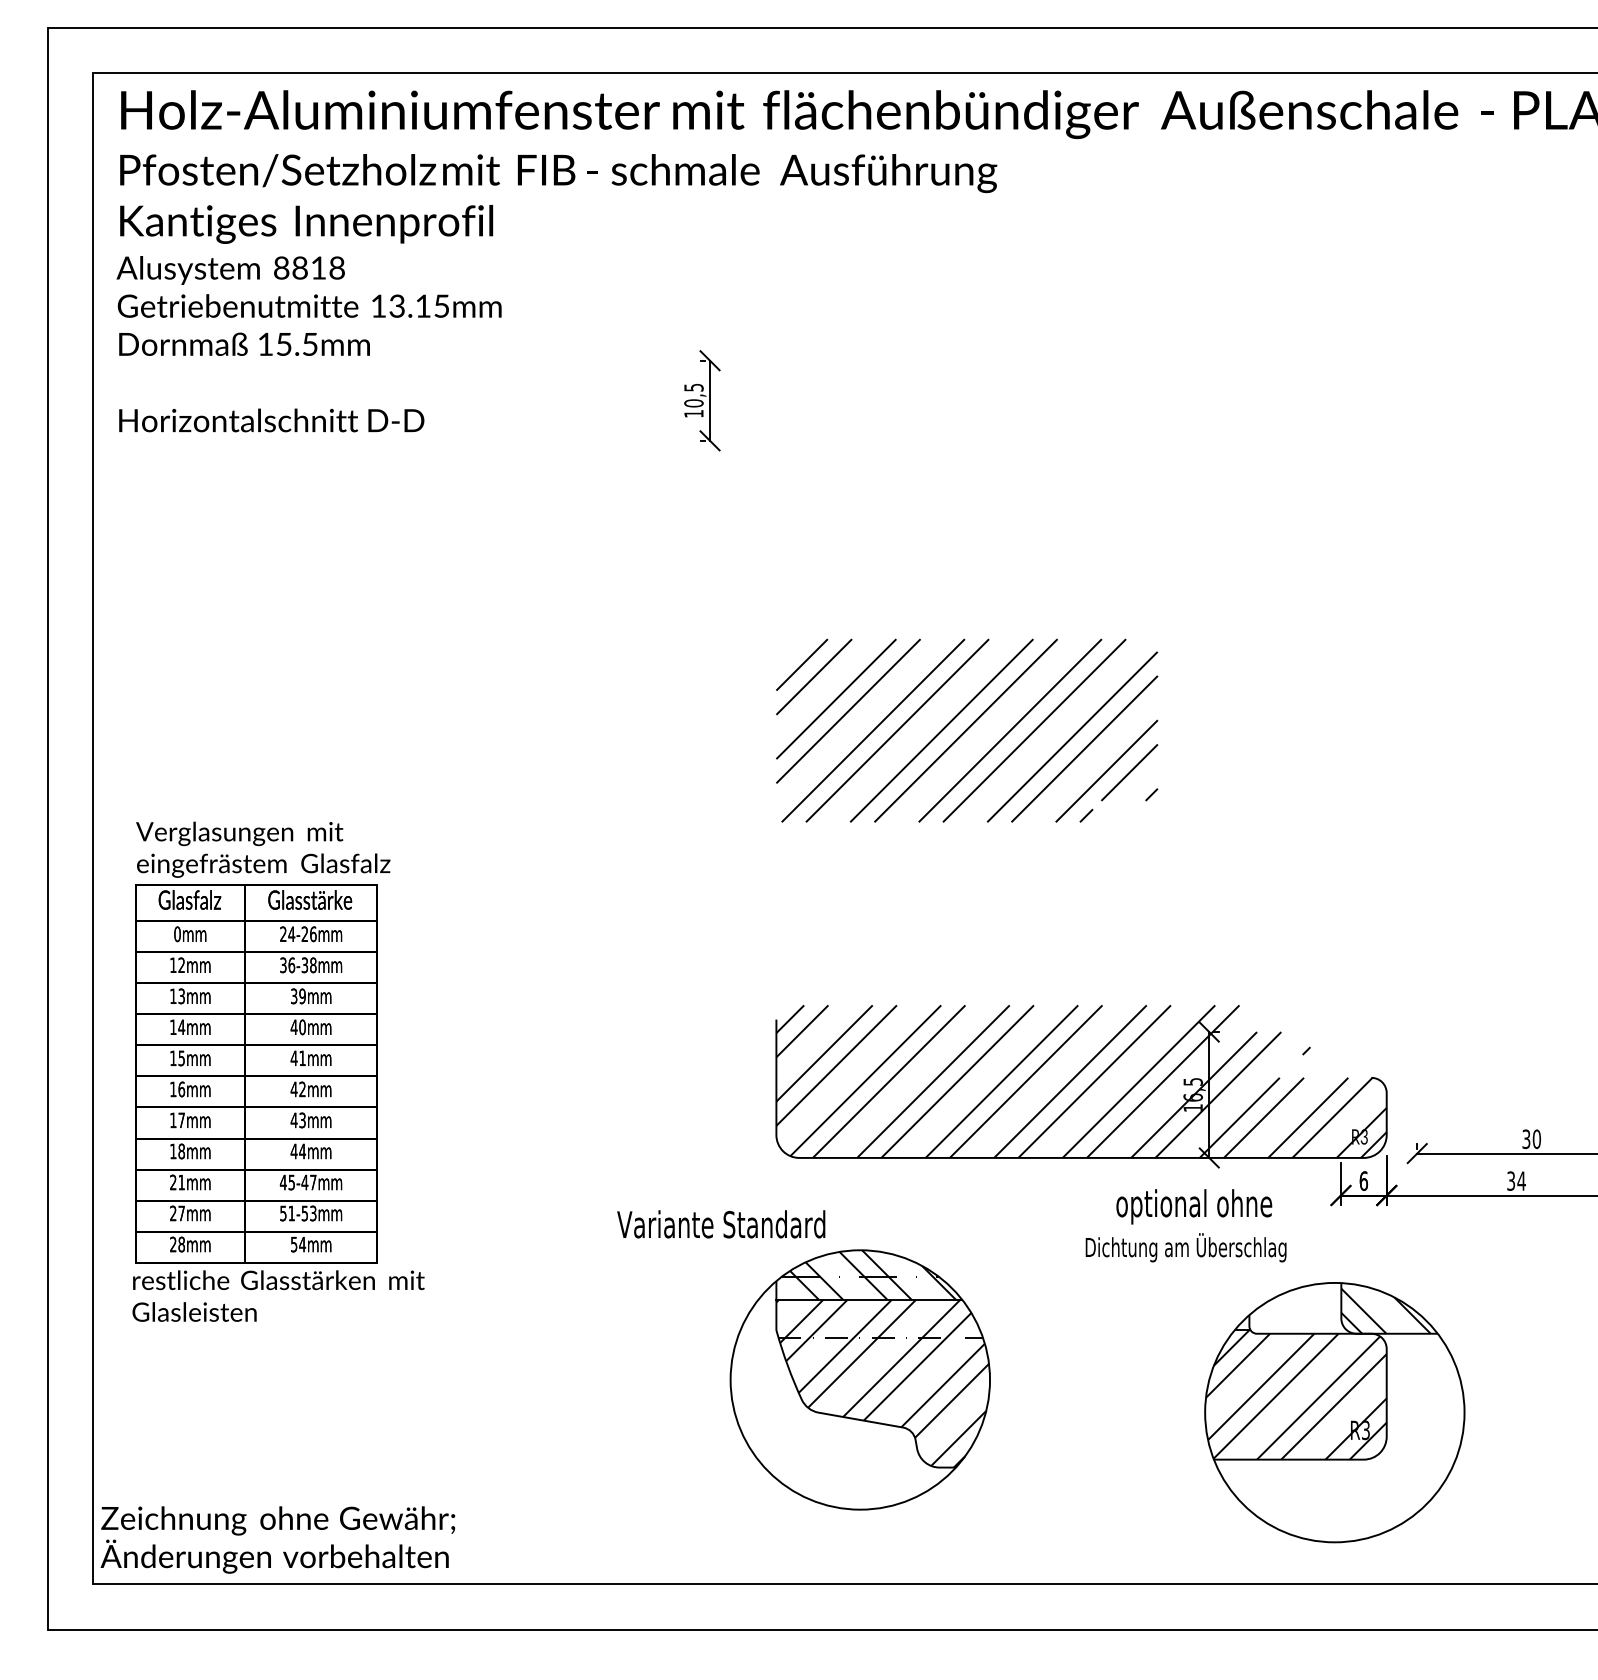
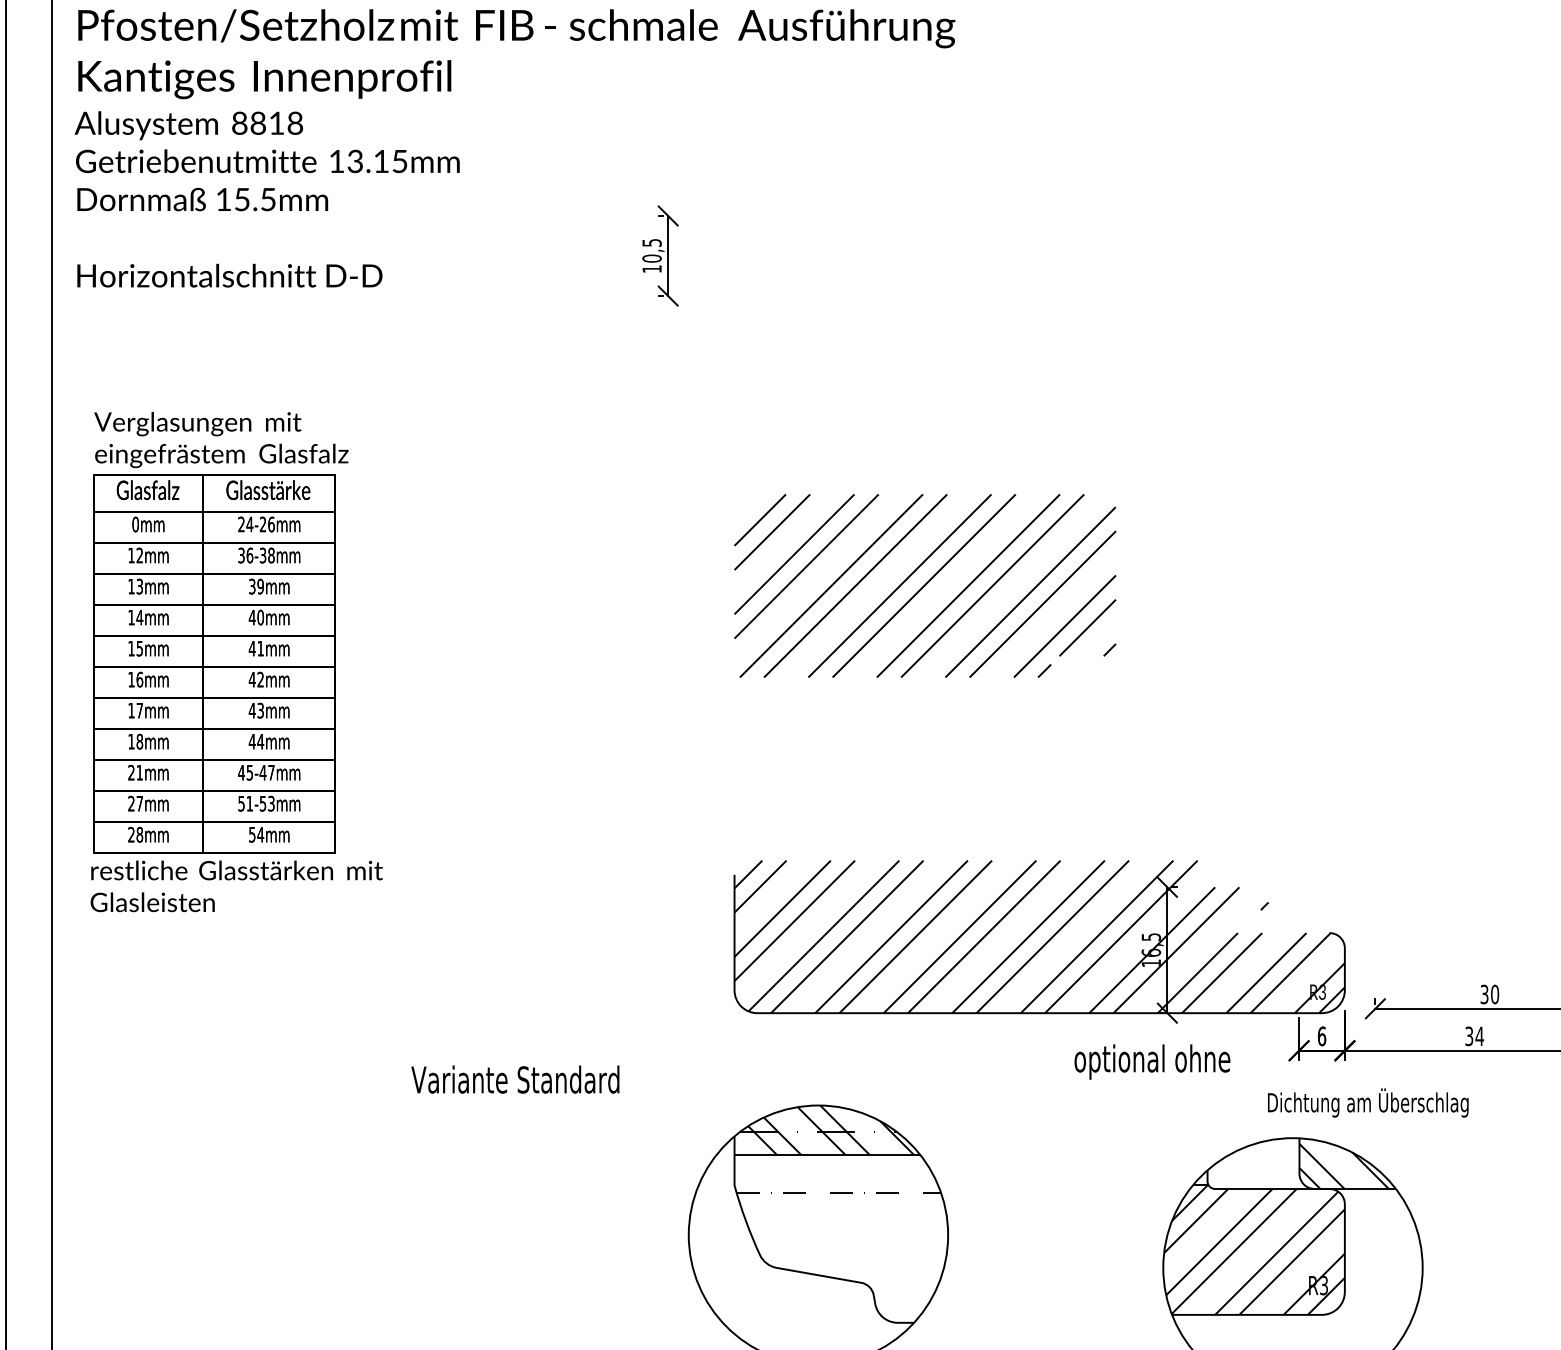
part: (278, 1071) -> (236, 661), moved
text: (721, 1224) -> (515, 1079), moved
text: (1185, 1247) -> (1367, 1102), moved
hatch: (882, 1383) -> (840, 1238), removed

